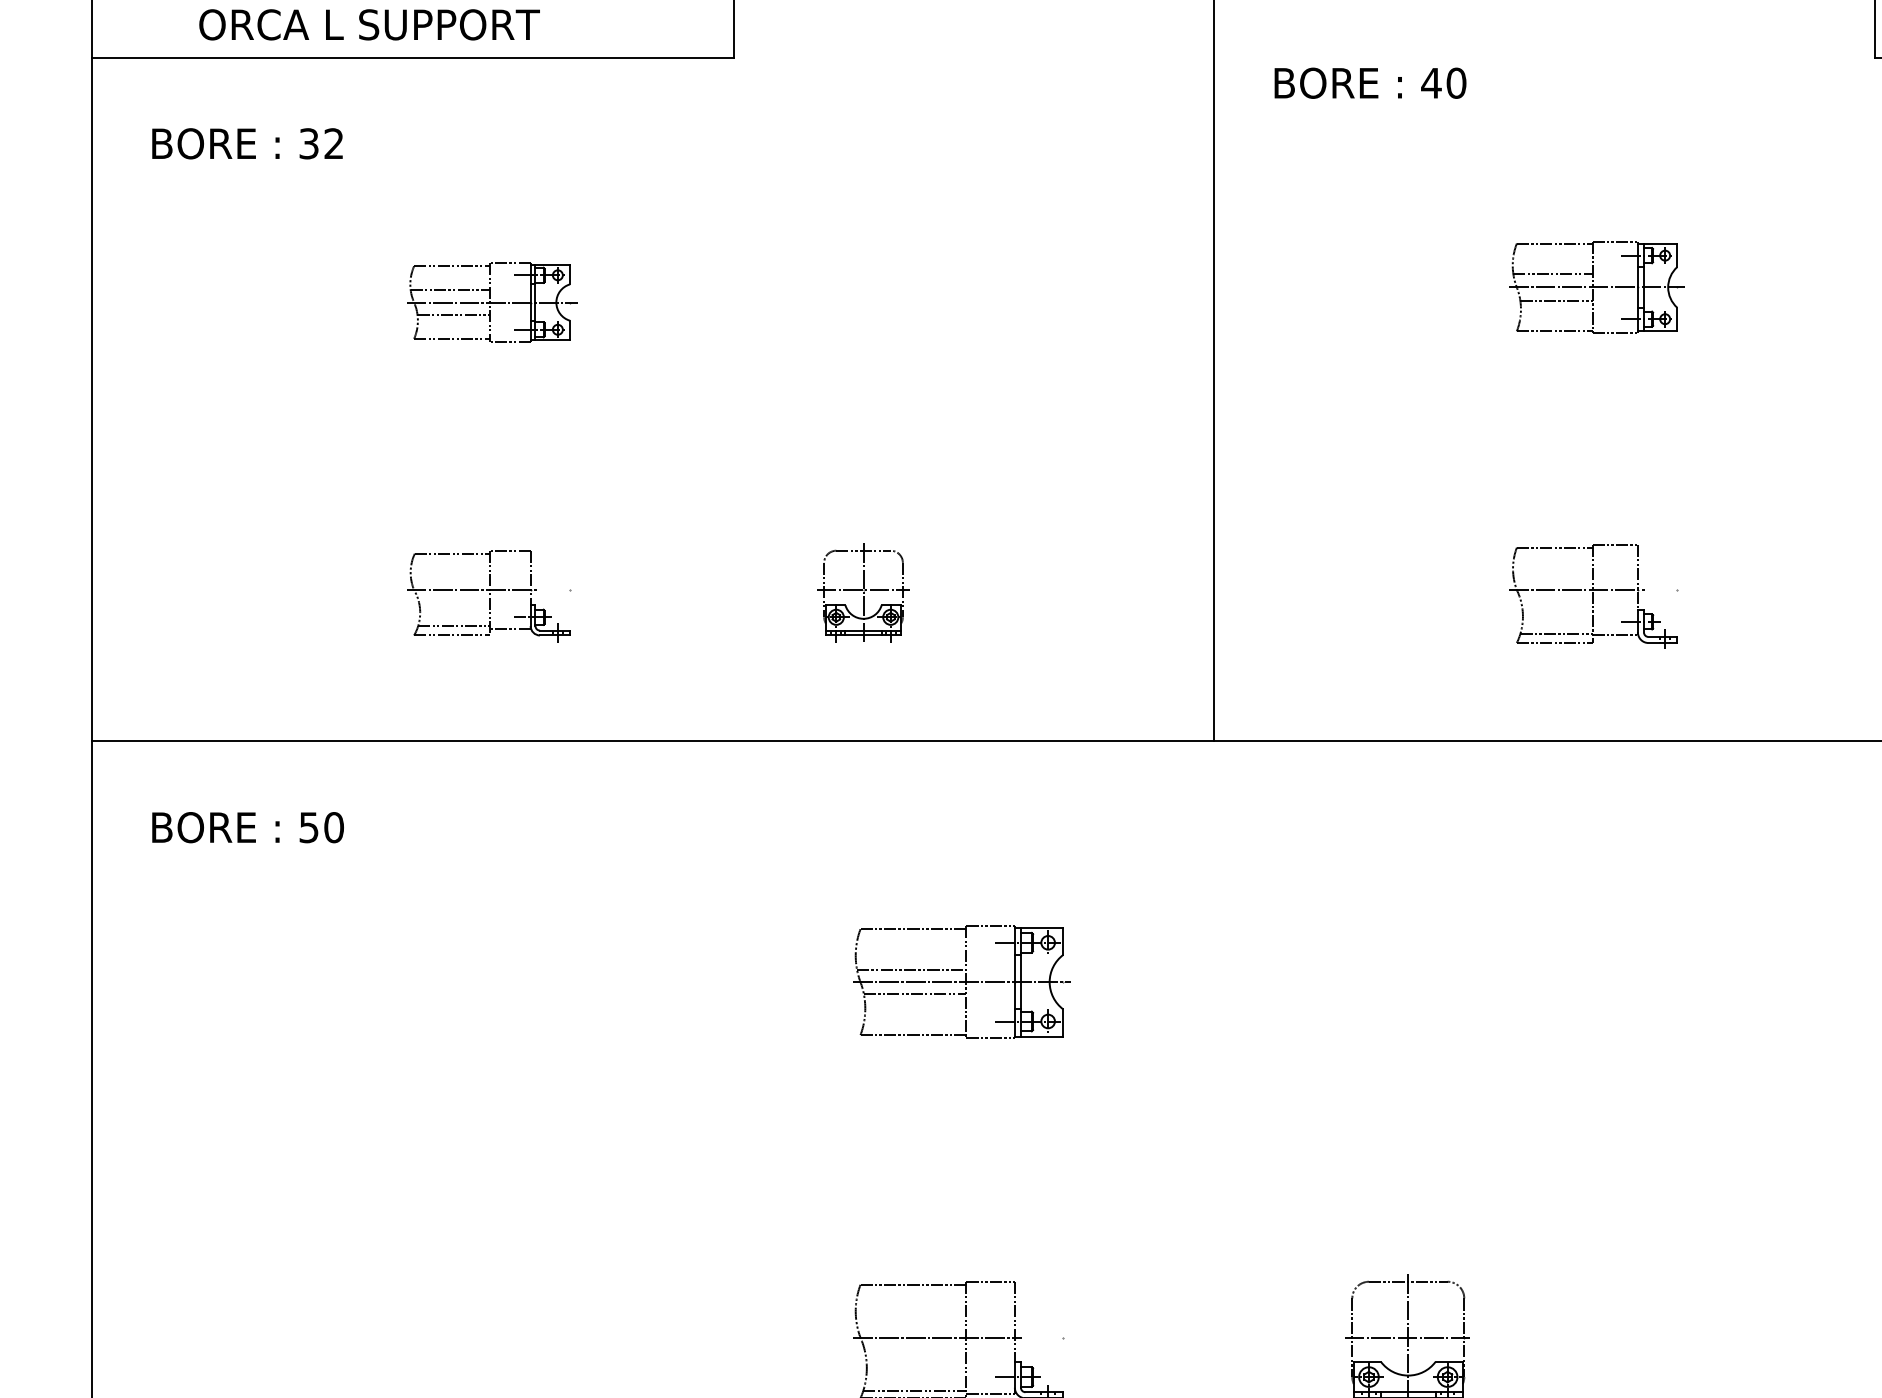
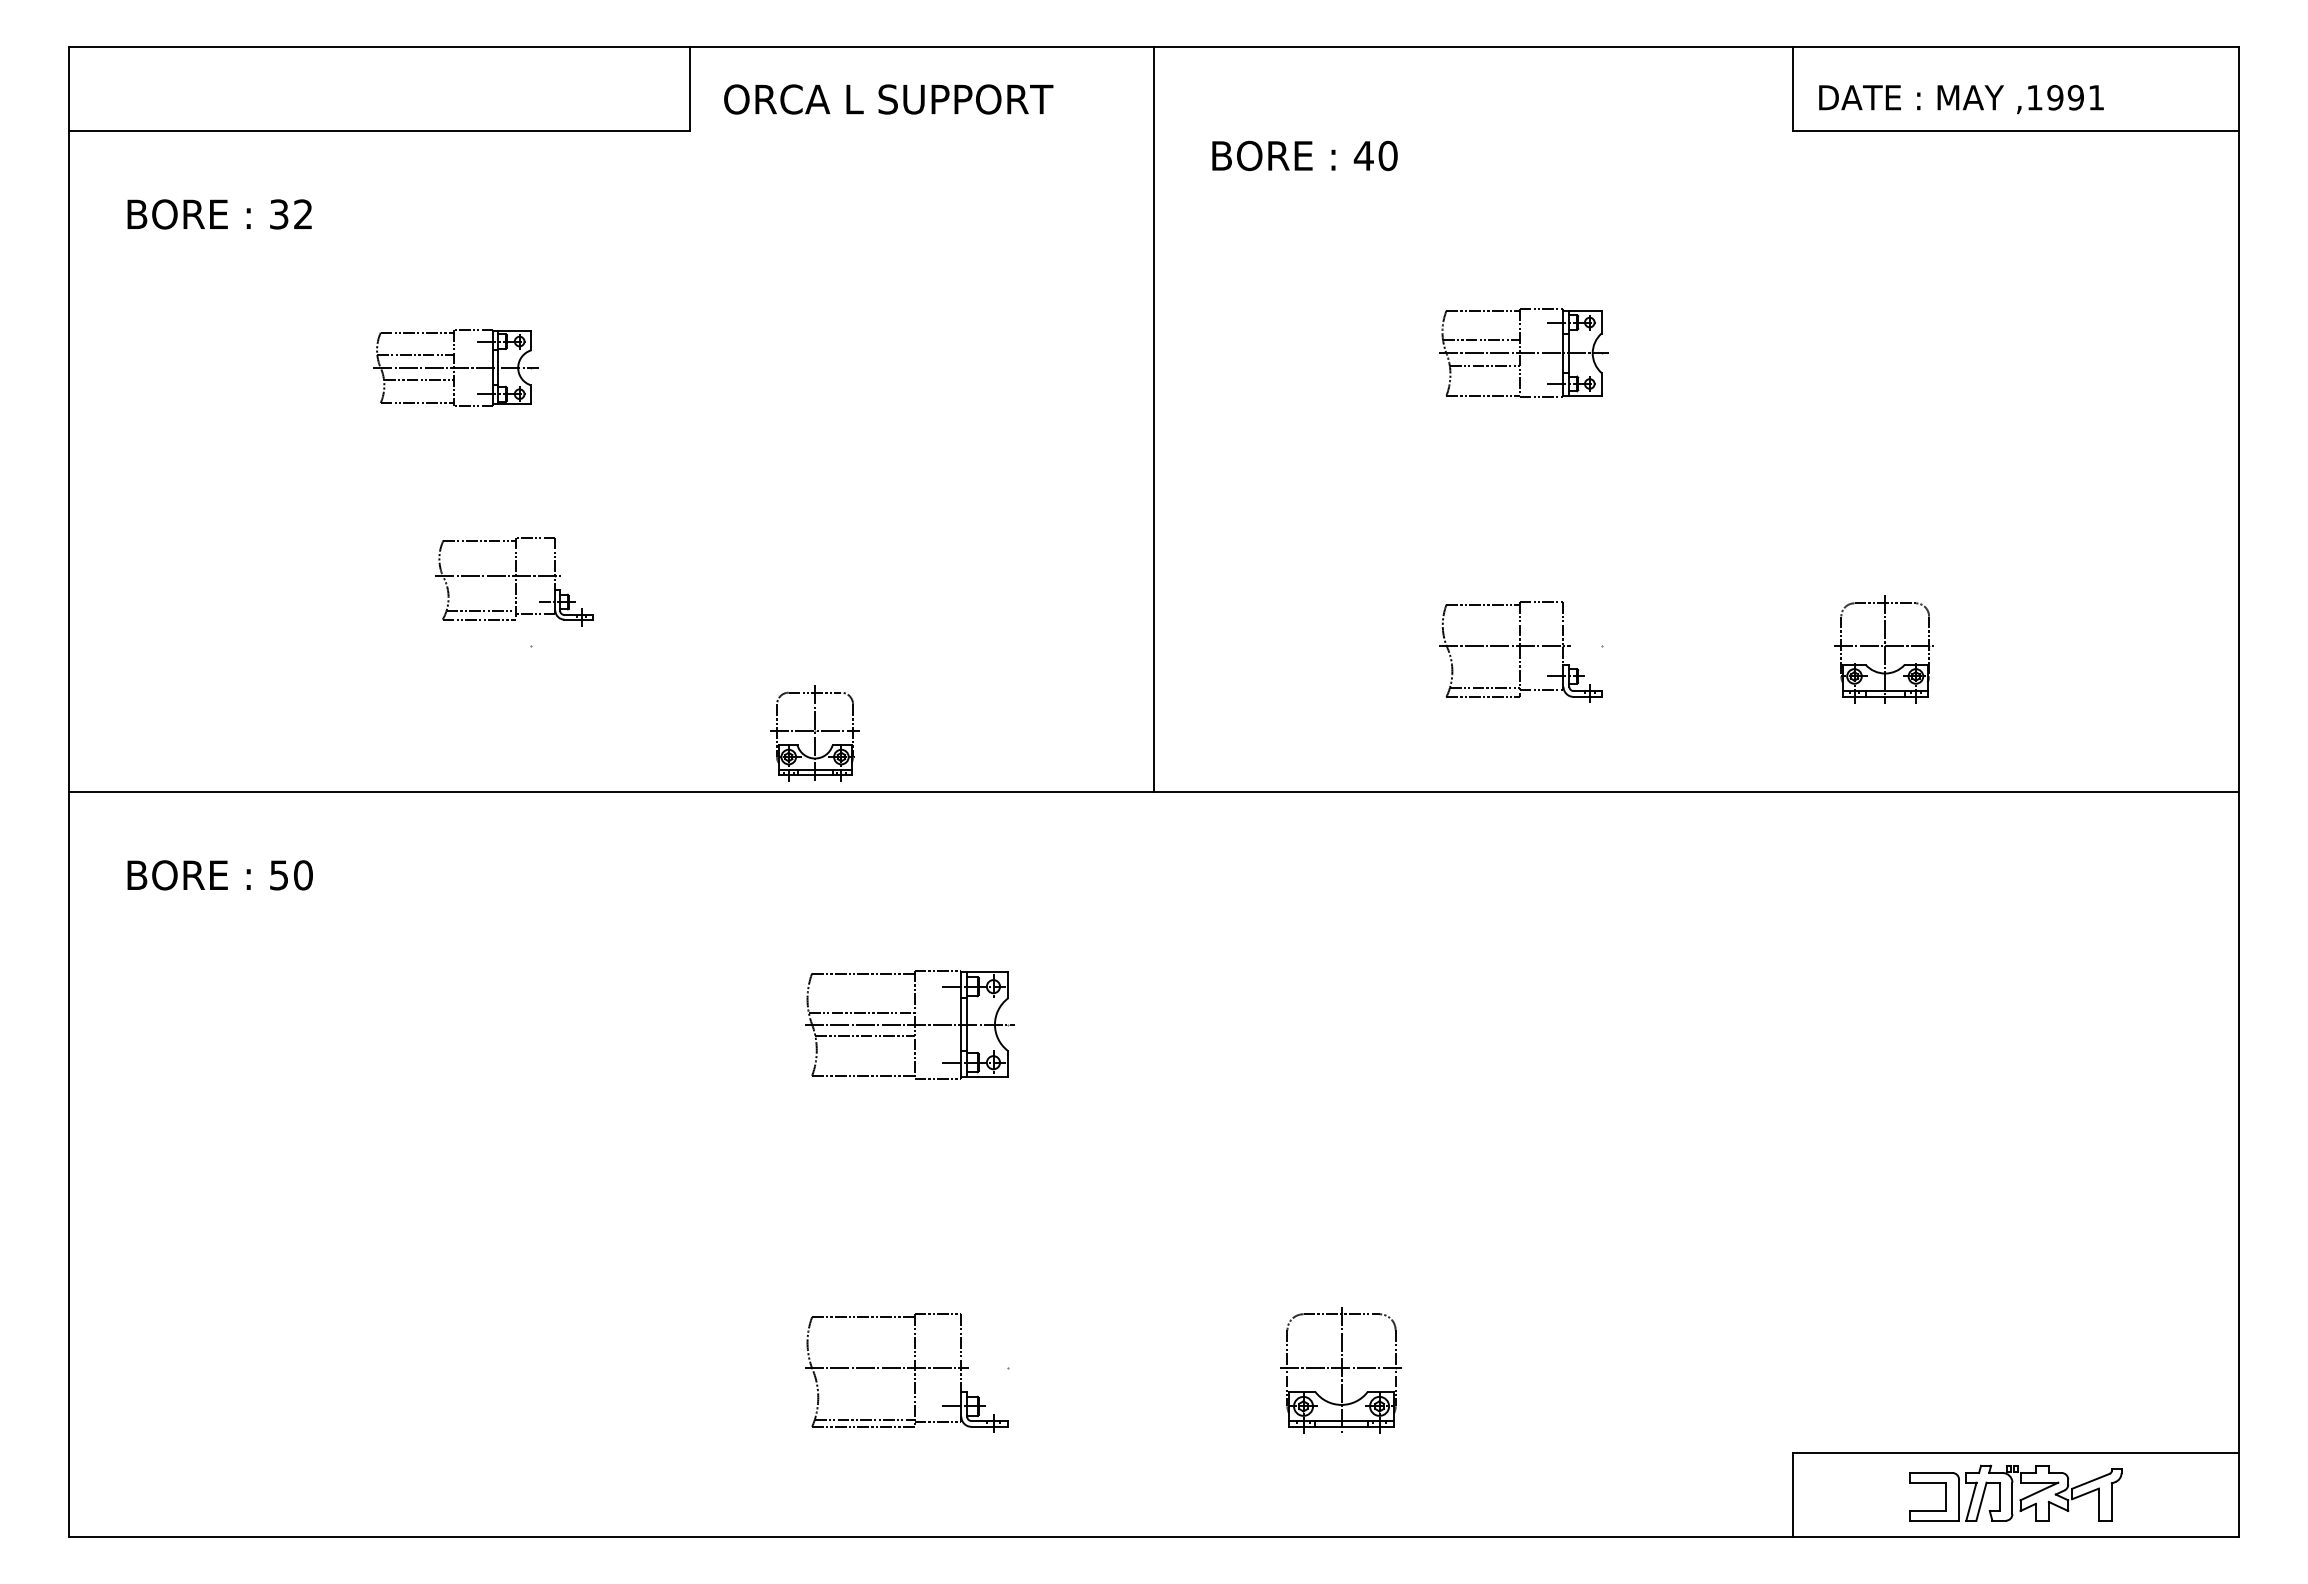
text: (369, 24) -> (888, 99), moved
part: (862, 592) -> (814, 733), moved
part: (488, 596) -> (514, 581), moved

